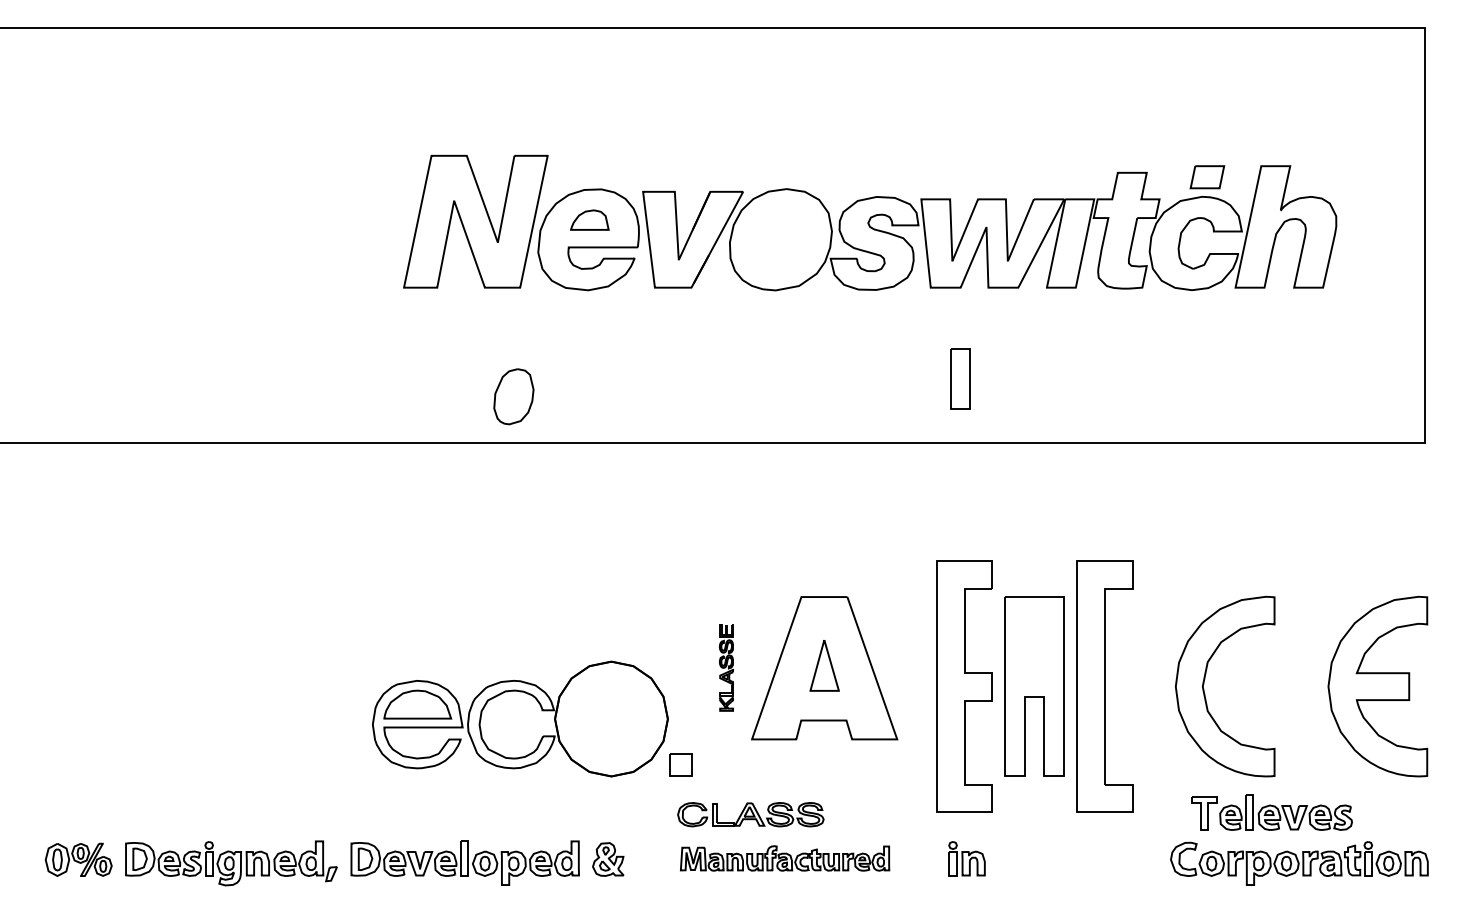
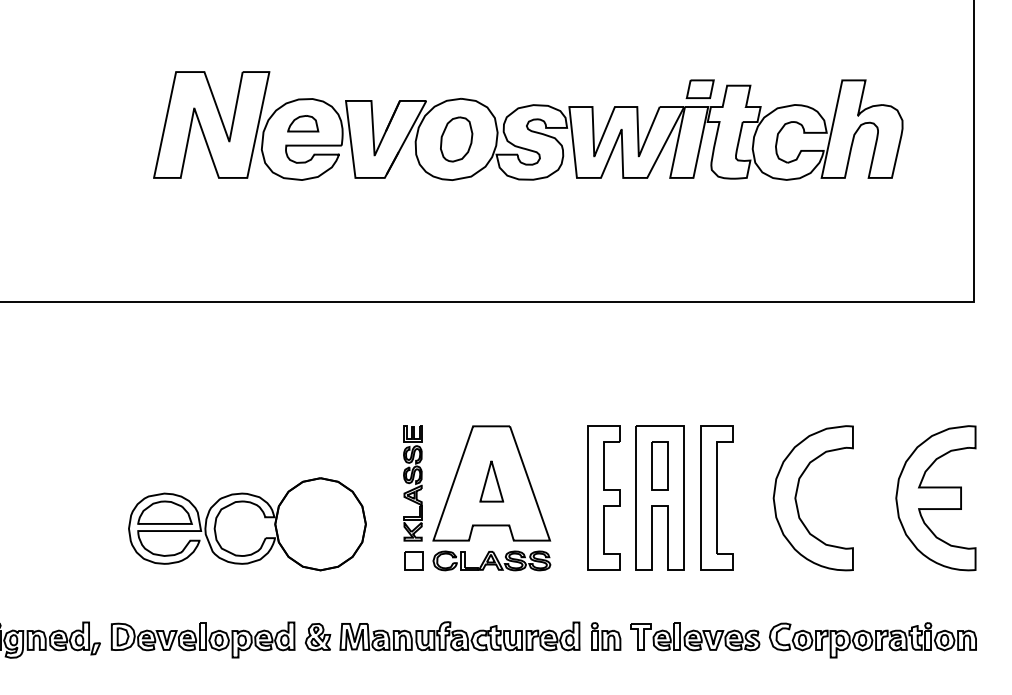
part: (1207, 177) -> (700, 89), moved
part: (960, 378) -> (660, 466), moved
part: (513, 396) -> (456, 139), moved
part: (726, 667) -> (412, 482), size x1.67
part: (964, 686) -> (604, 498), size x0.71
part: (1104, 686) -> (716, 498), size x0.71
part: (680, 764) -> (413, 560), moved
part: (1271, 812) -> (694, 636), moved
part: (750, 814) -> (491, 560), moved
part: (784, 858) -> (459, 636), size x1.43

